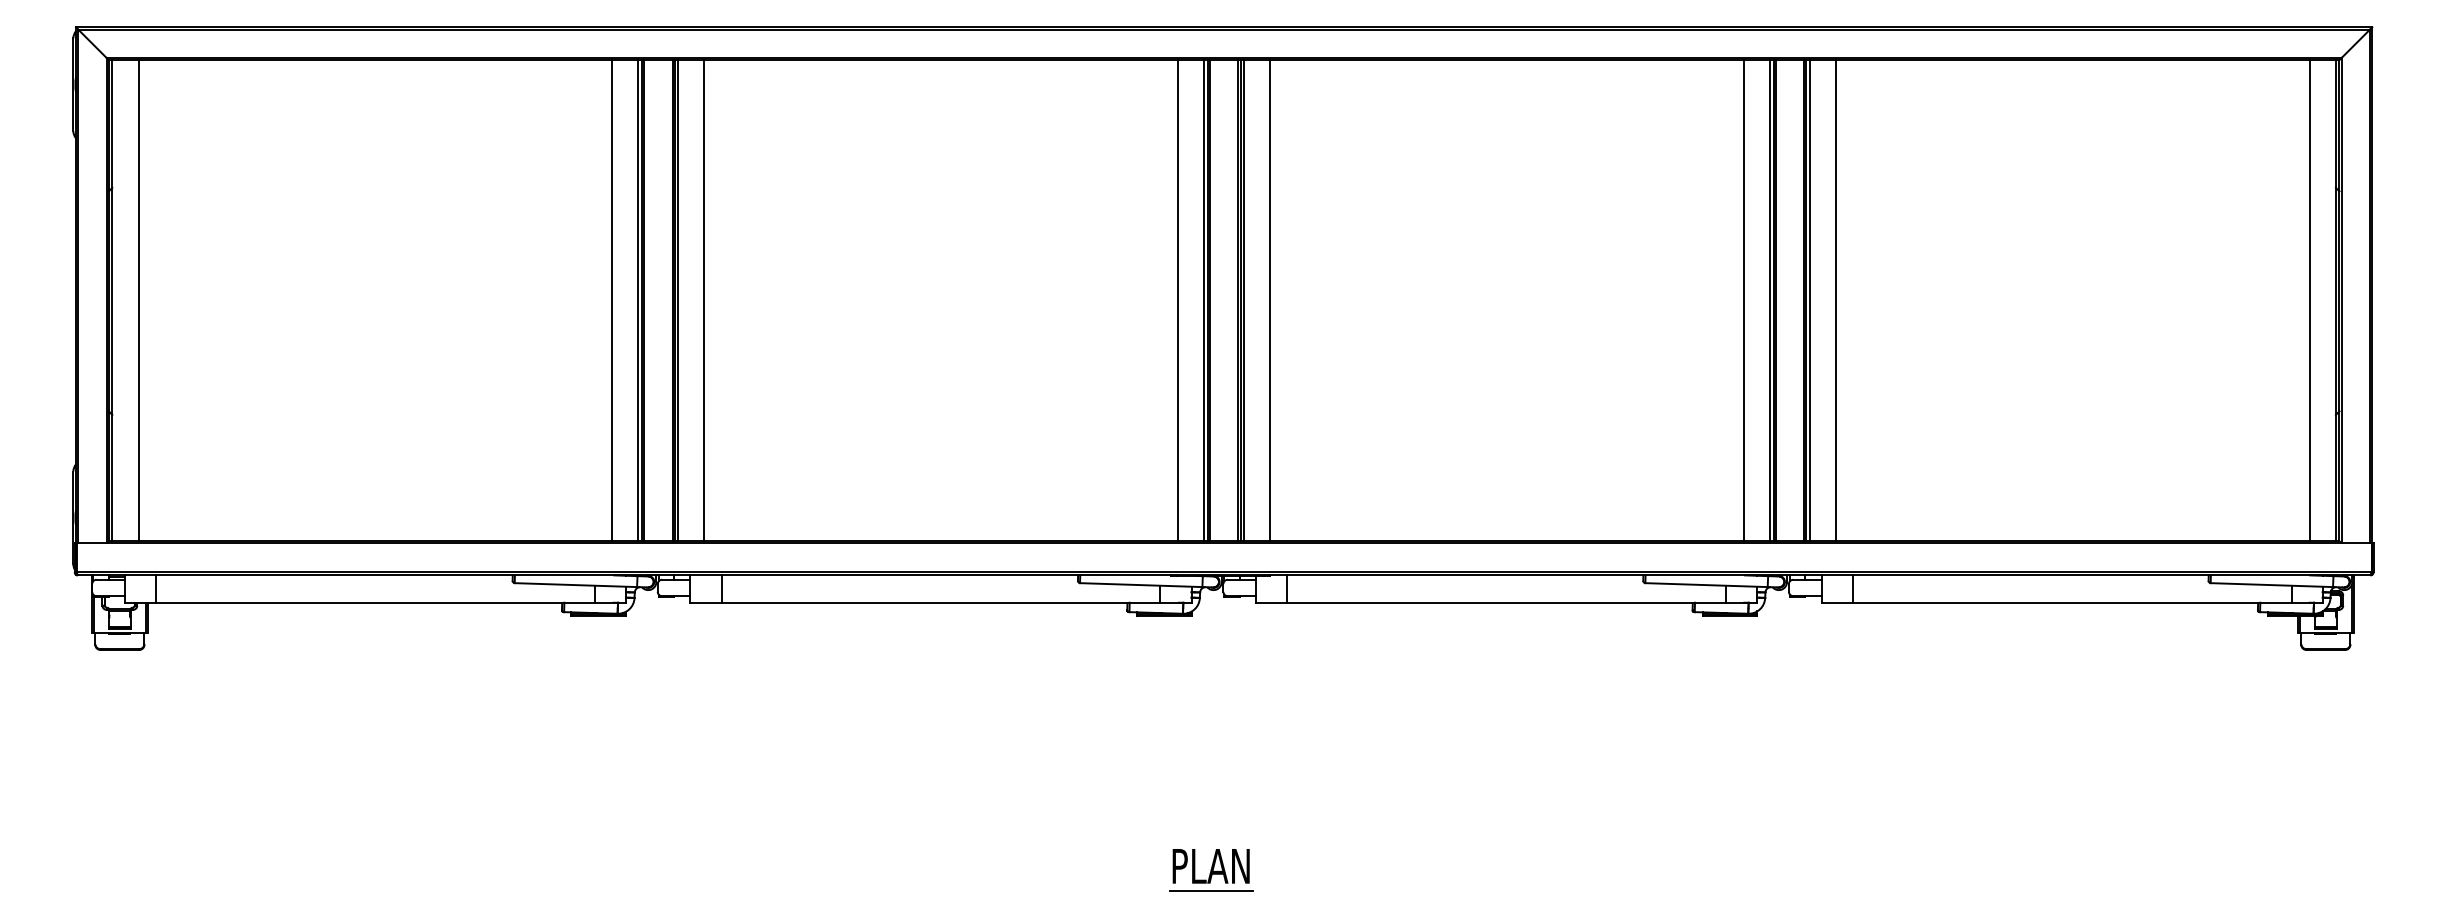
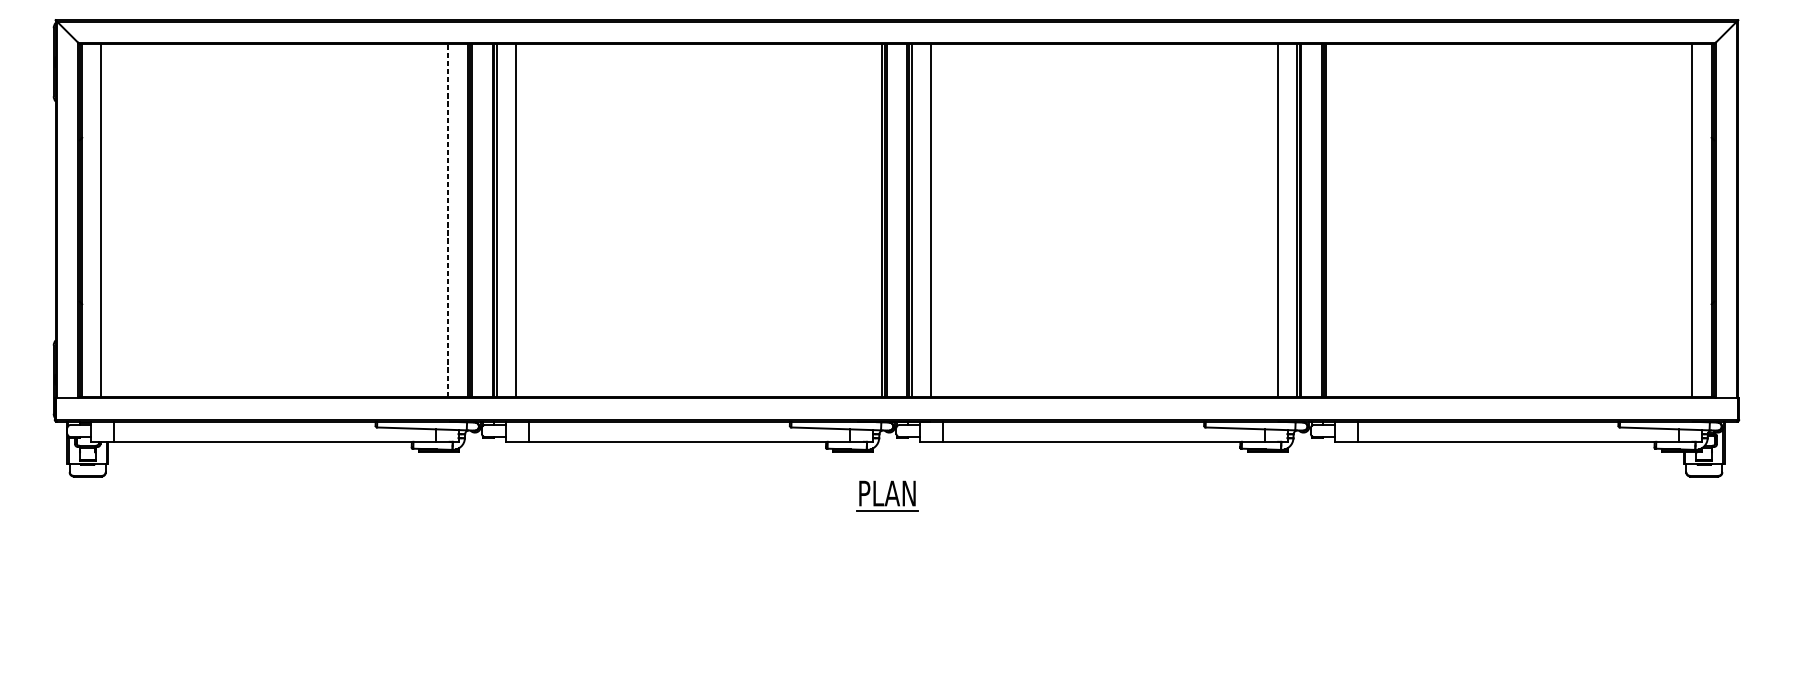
line: (612, 300) -> (448, 220), solid -> dashed
line: (1177, 300) -> (862, 220), removed
line: (1836, 300) -> (1345, 220), removed
part: (1211, 870) -> (887, 496), moved

